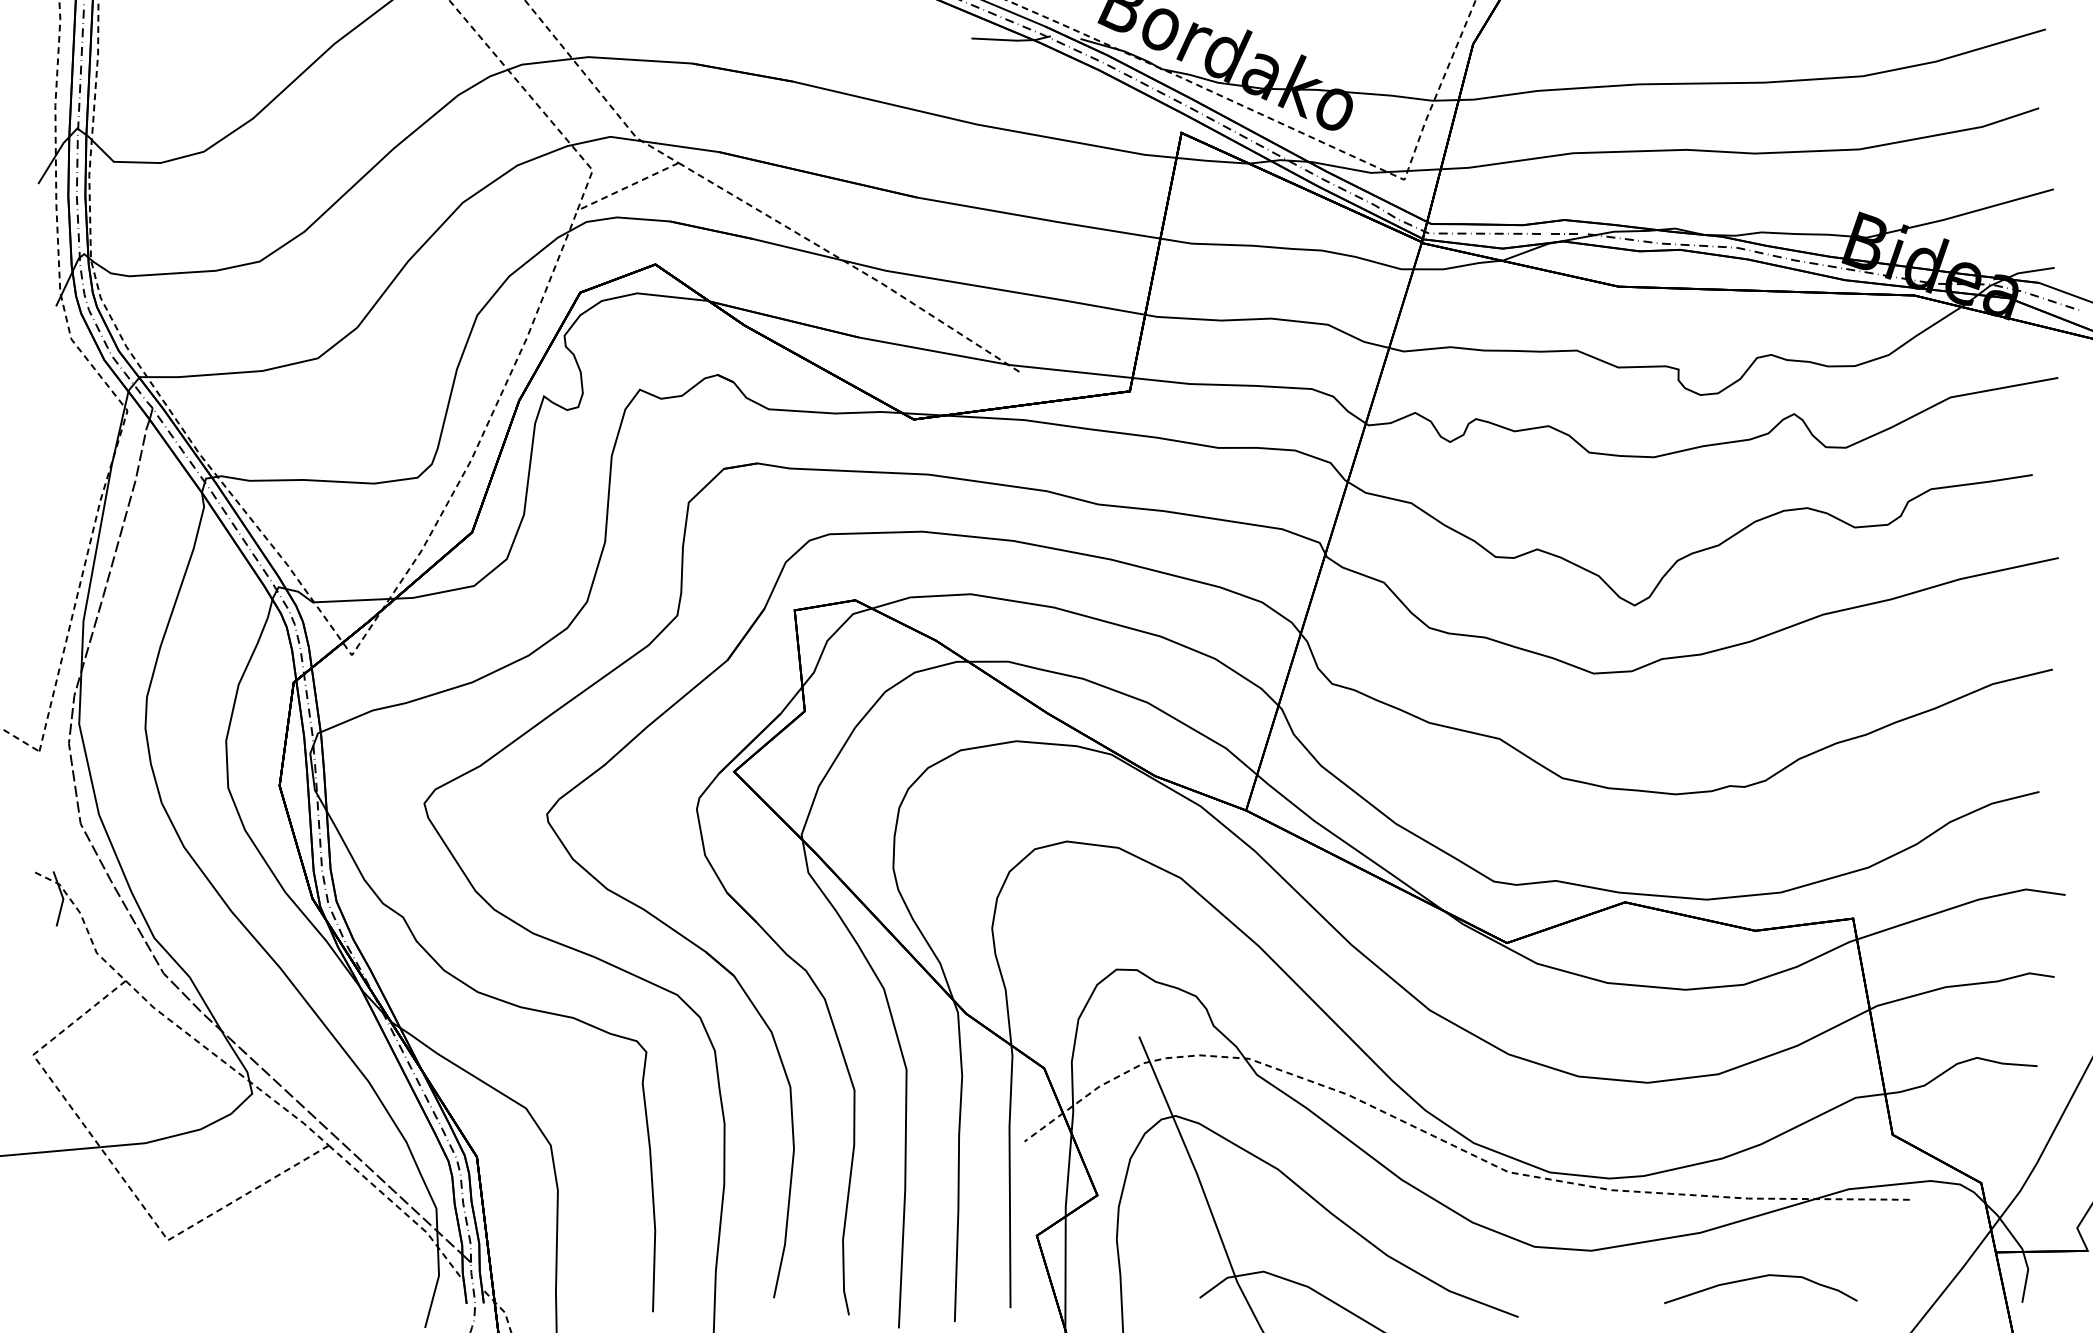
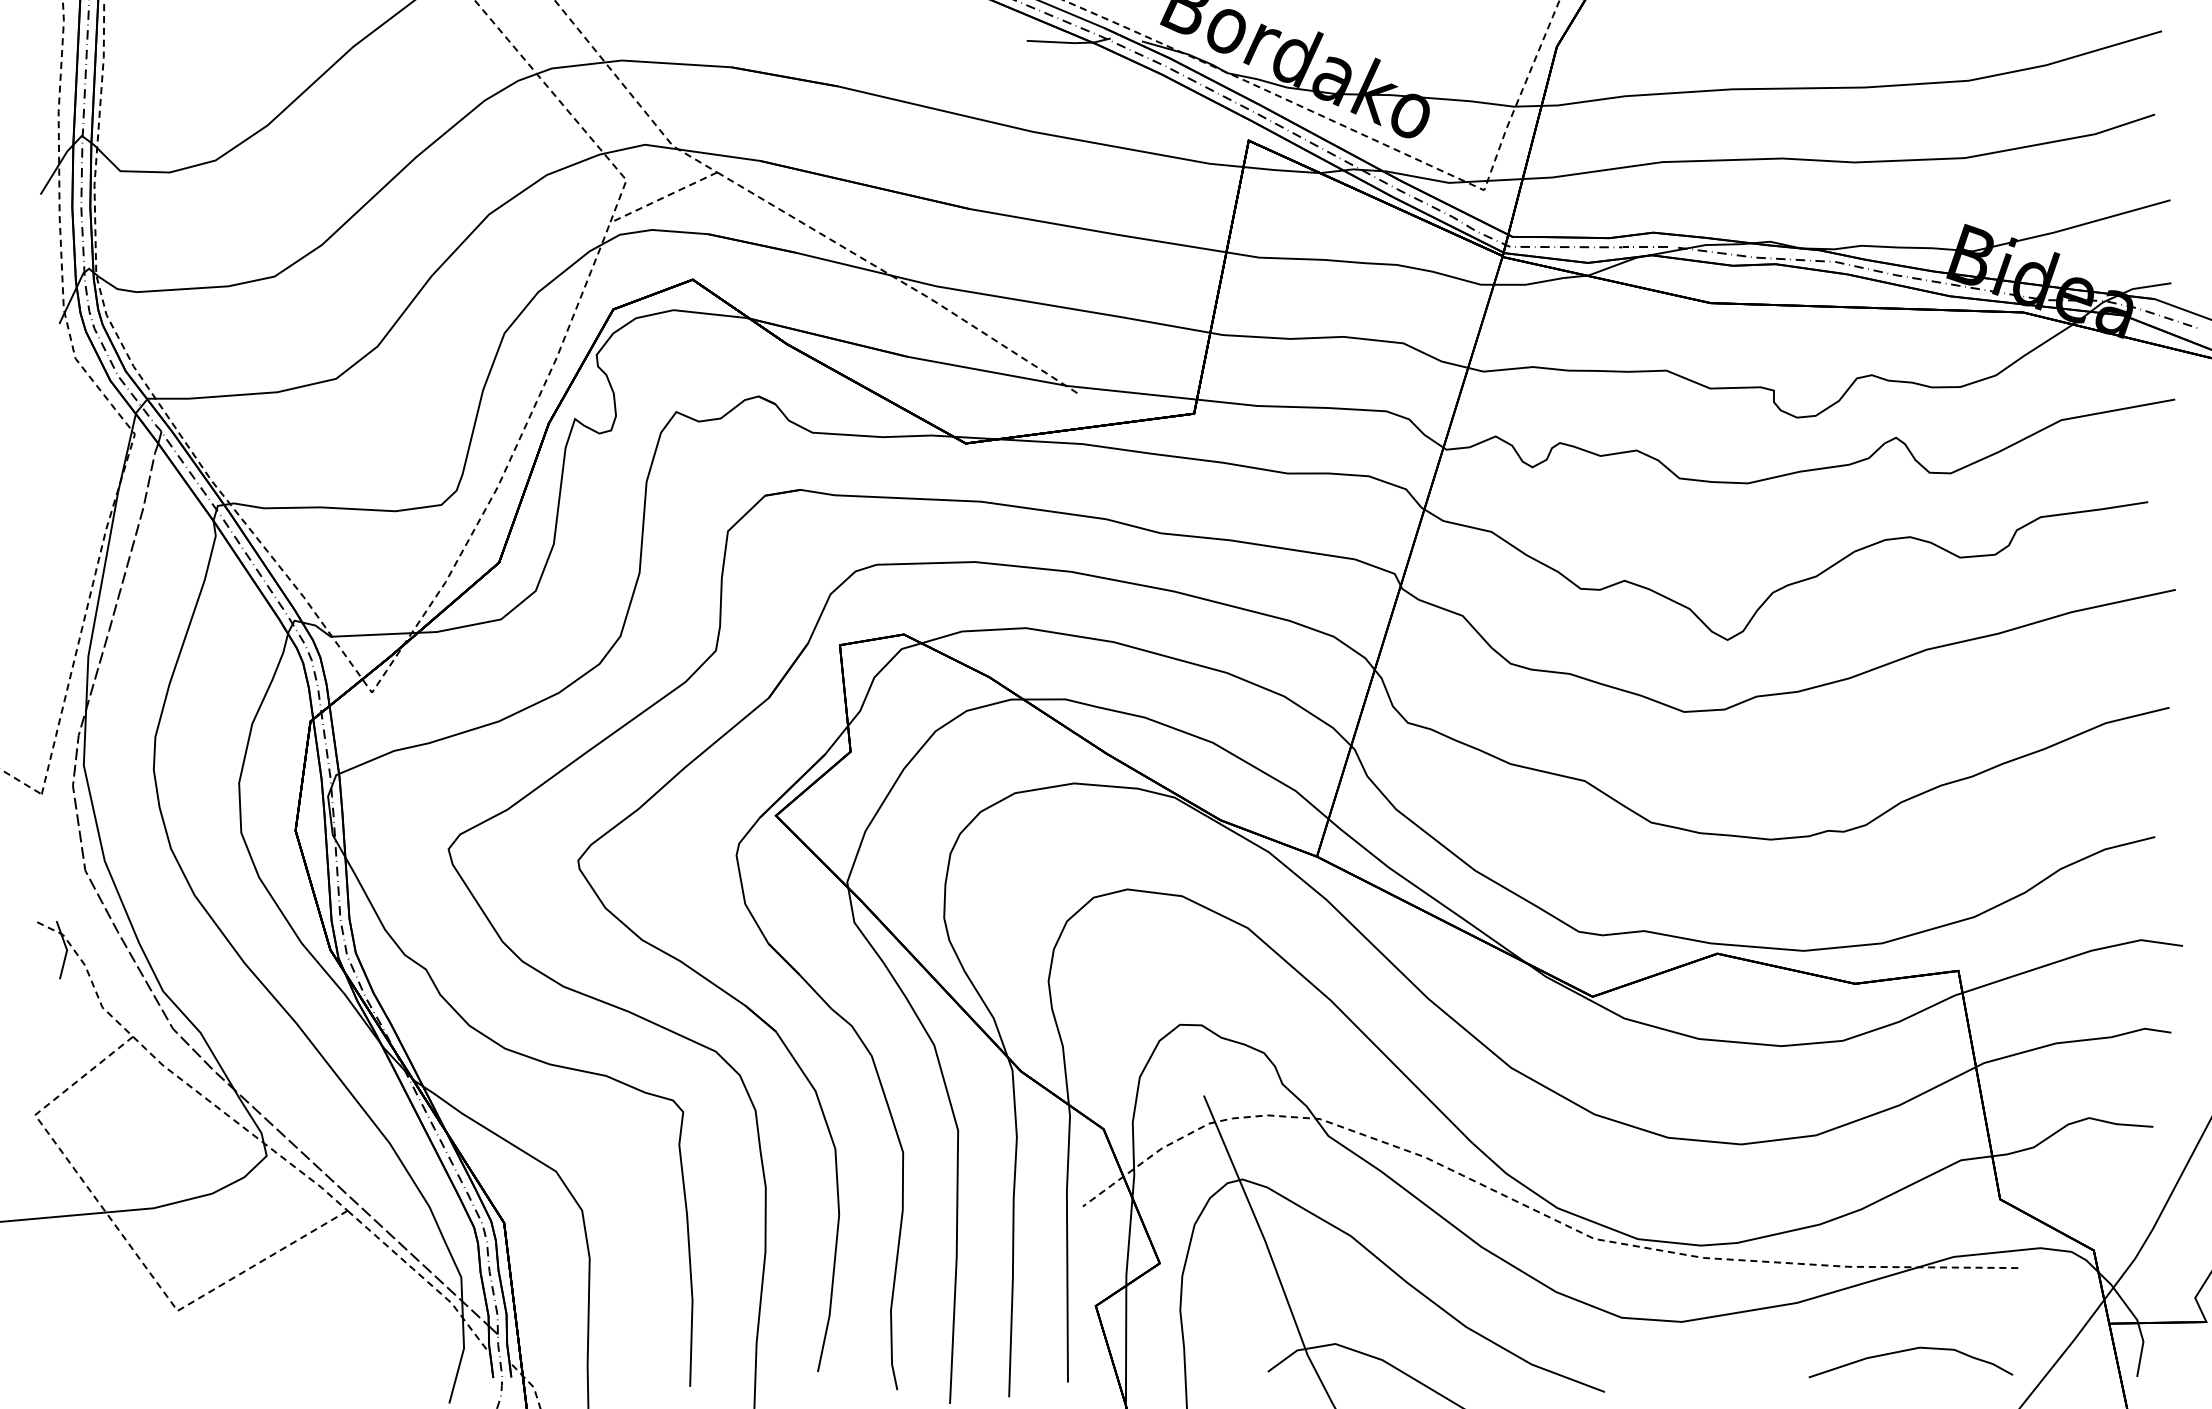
curve: (1756, 1278) -> (1906, 1351), moved

